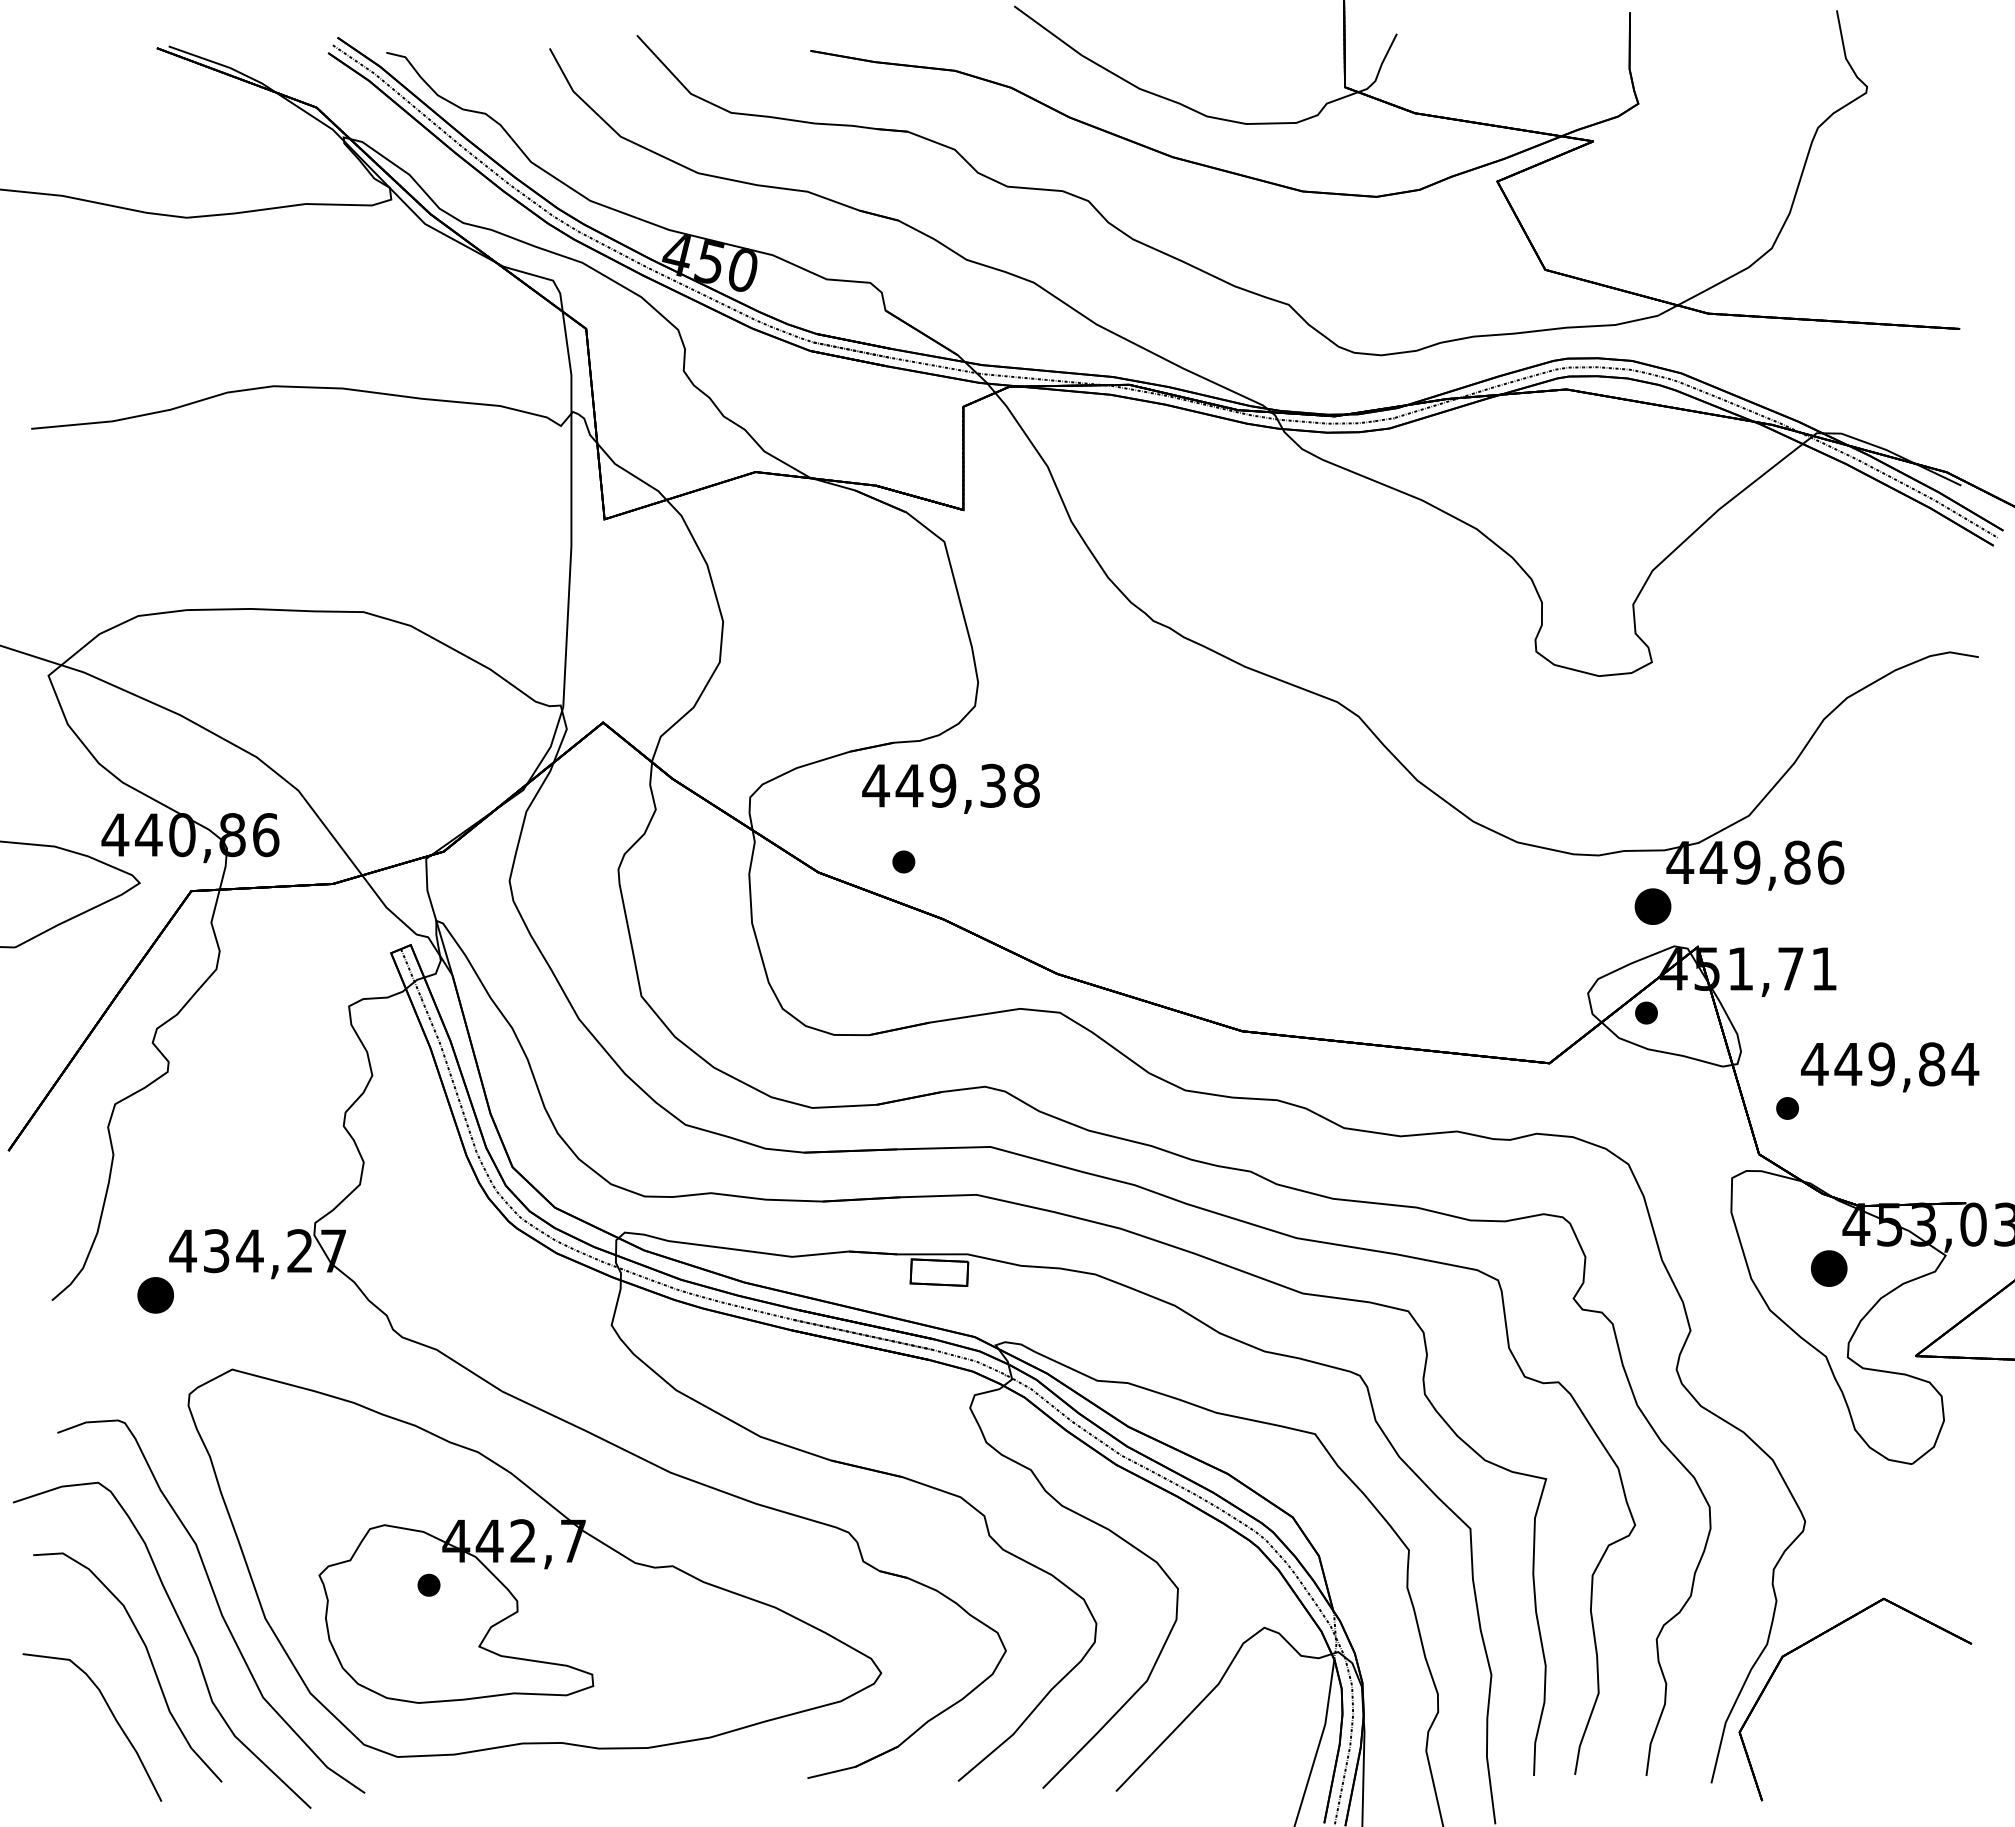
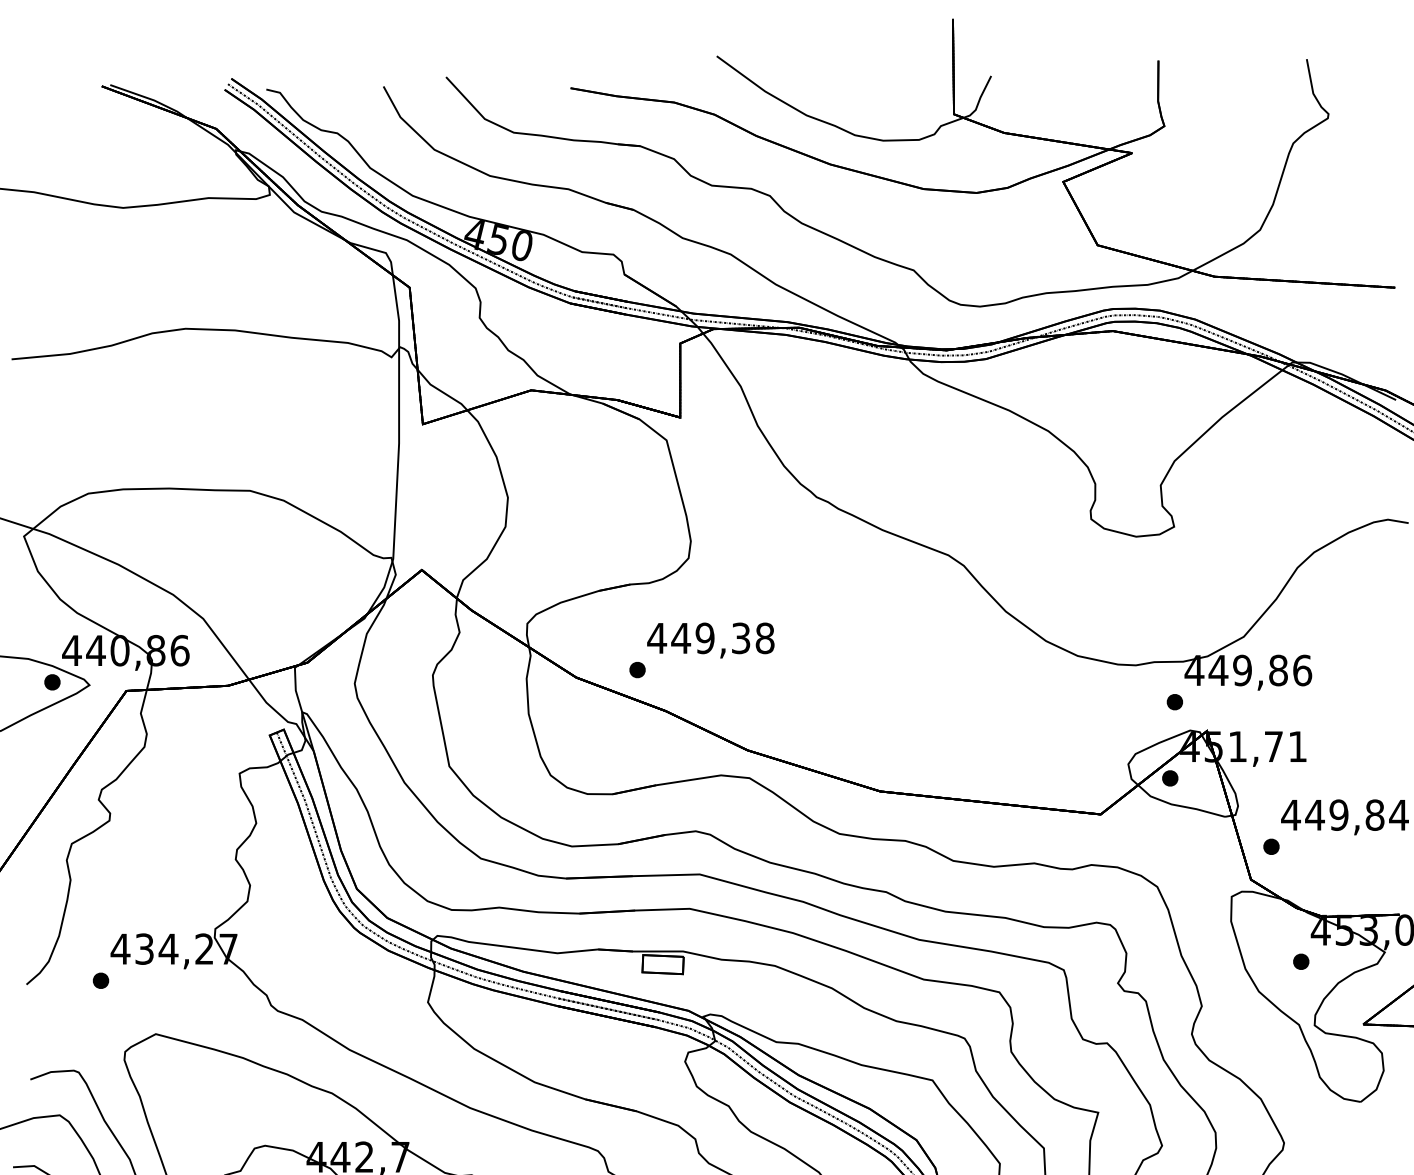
text: (950, 788) -> (710, 640), moved
part: (87, 878) -> (51, 681), added
part: (1652, 906) -> (1174, 701), size x0.62
part: (1828, 1268) -> (1300, 961), size x0.62
part: (155, 1294) -> (100, 980), size x0.62

